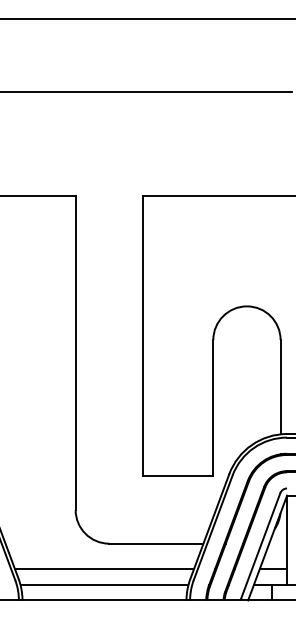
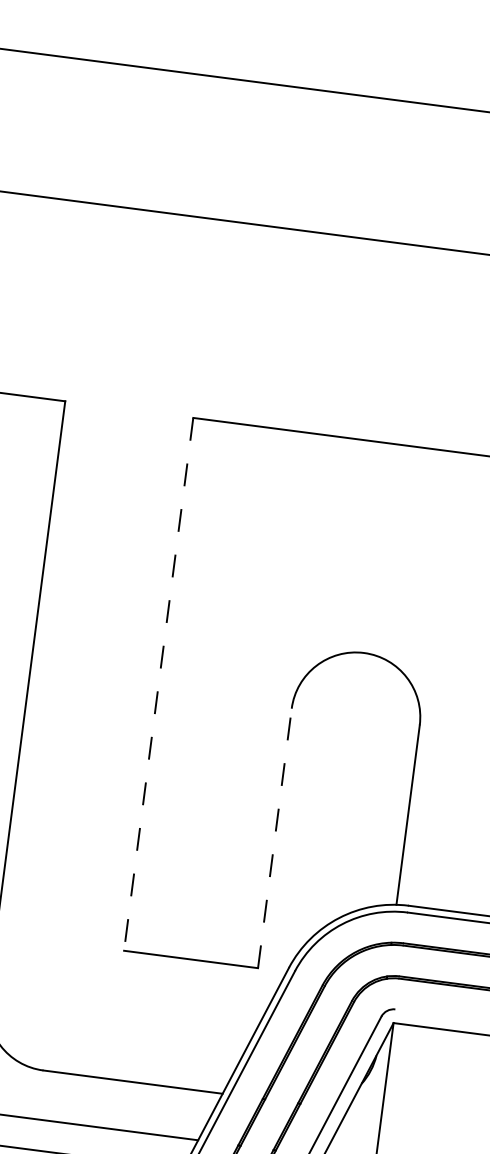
line: (142, 336) -> (157, 684), solid -> dashed
line: (213, 407) -> (275, 837), solid -> dashed

